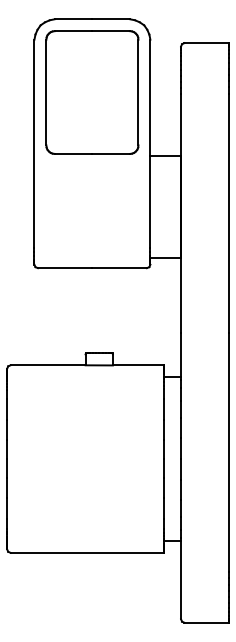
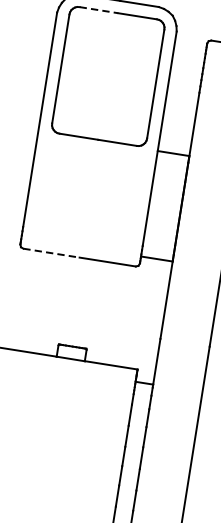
line: (73, 31) -> (98, 10), solid -> dashed
line: (65, 268) -> (51, 253), solid -> dashed

